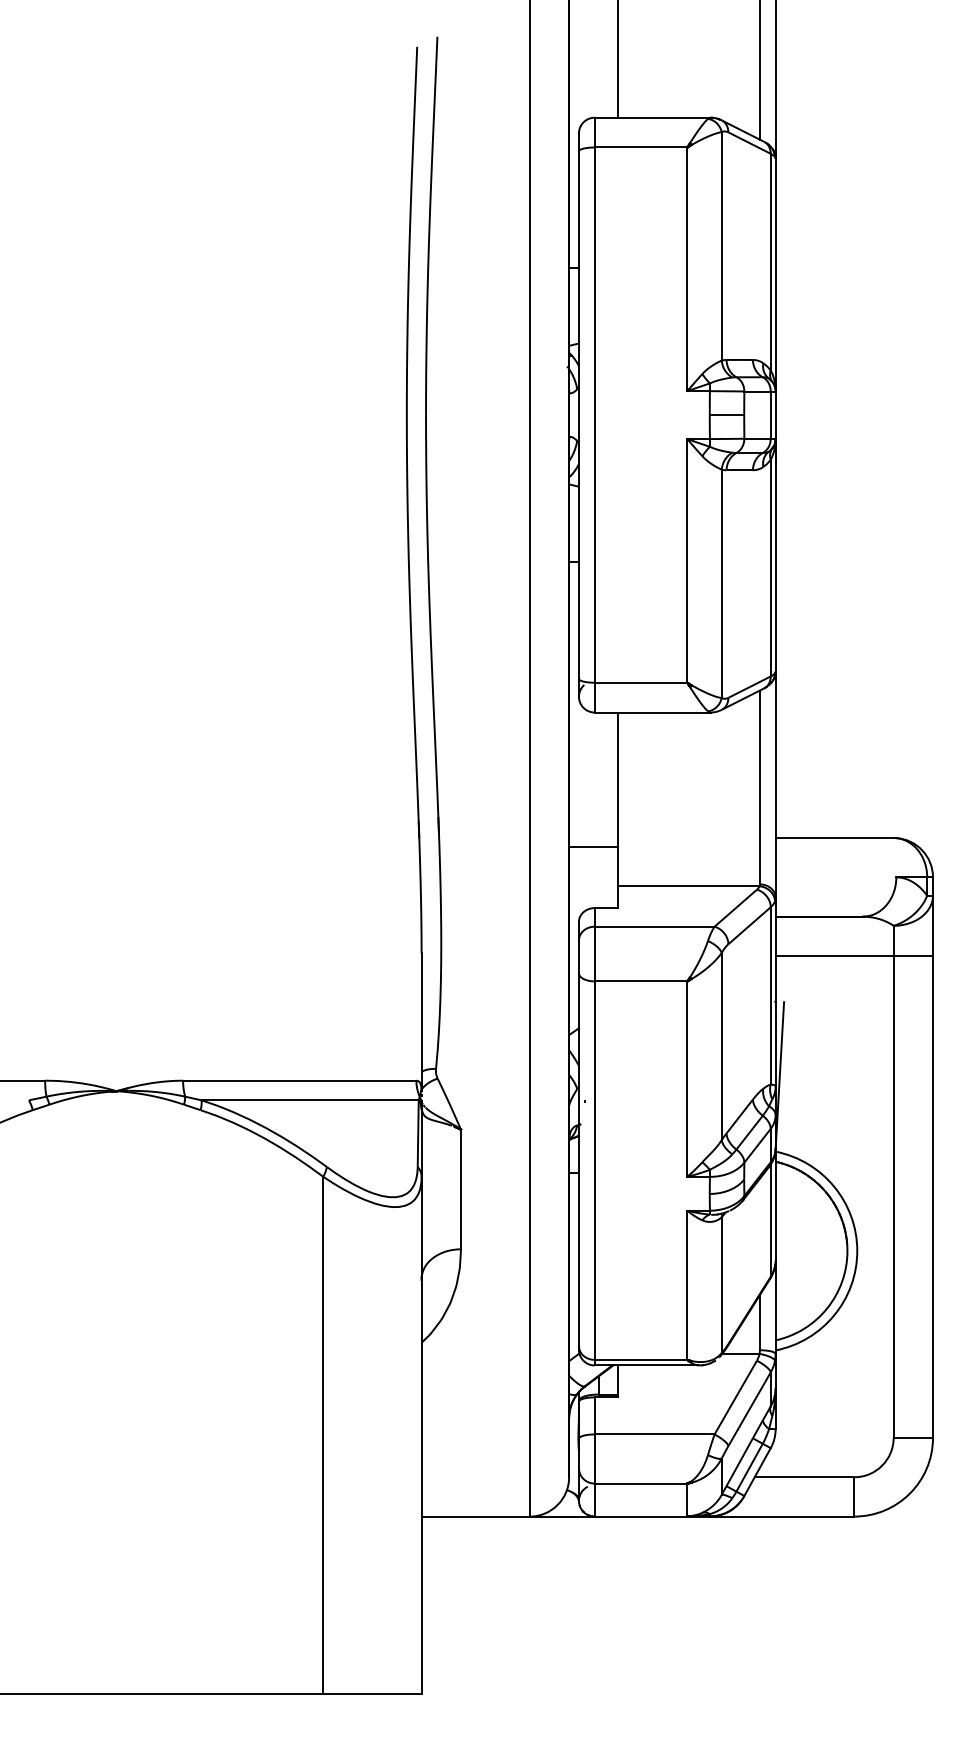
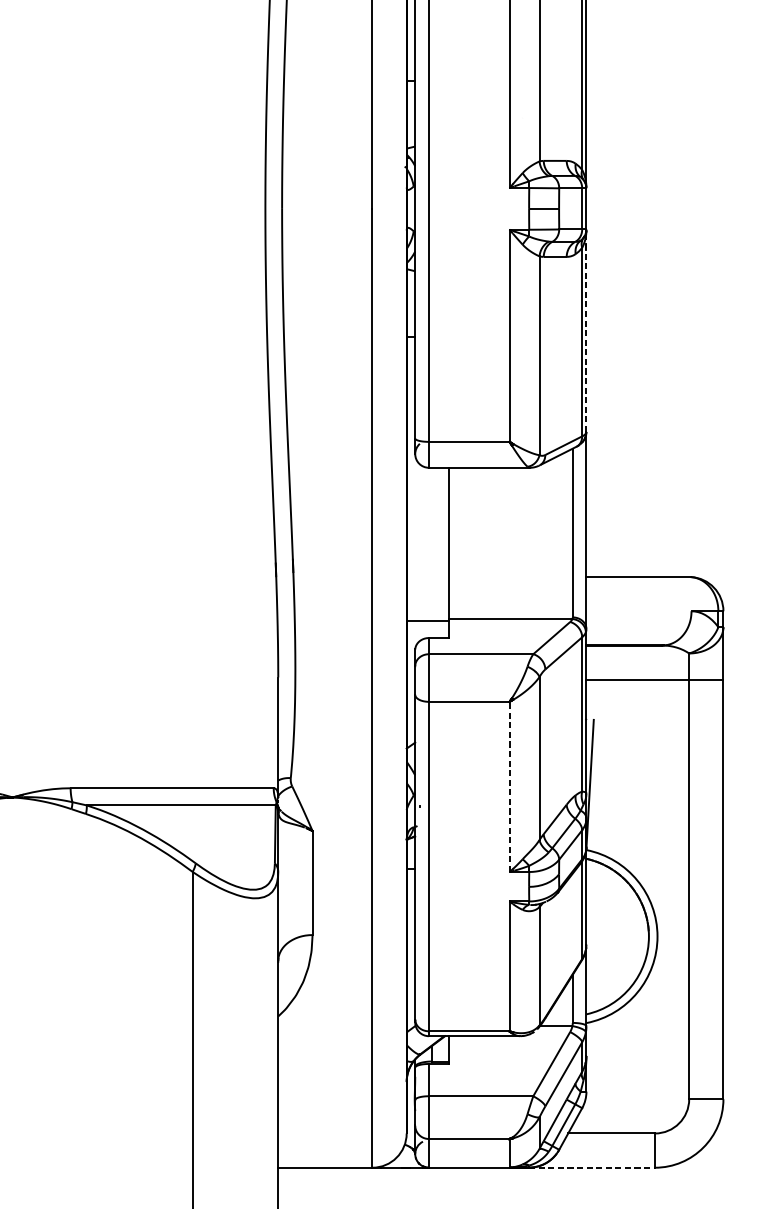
line: (775, 554) -> (586, 330), solid -> dashed
line: (593, 847) -> (427, 621), moved
line: (687, 1079) -> (509, 787), solid -> dashed
line: (782, 1516) -> (592, 1167), solid -> dashed

